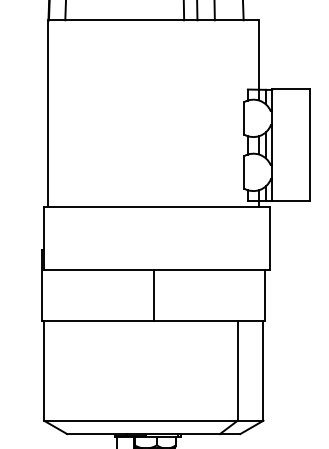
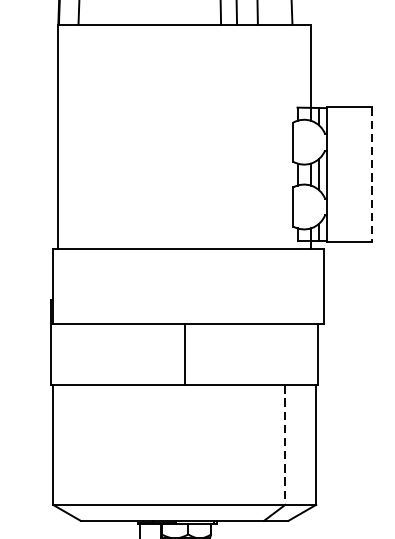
line: (310, 145) -> (372, 174), solid -> dashed
line: (237, 370) -> (285, 444), solid -> dashed

